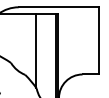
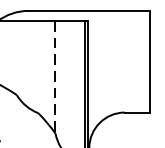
line: (36, 50) -> (55, 76), solid -> dashed

